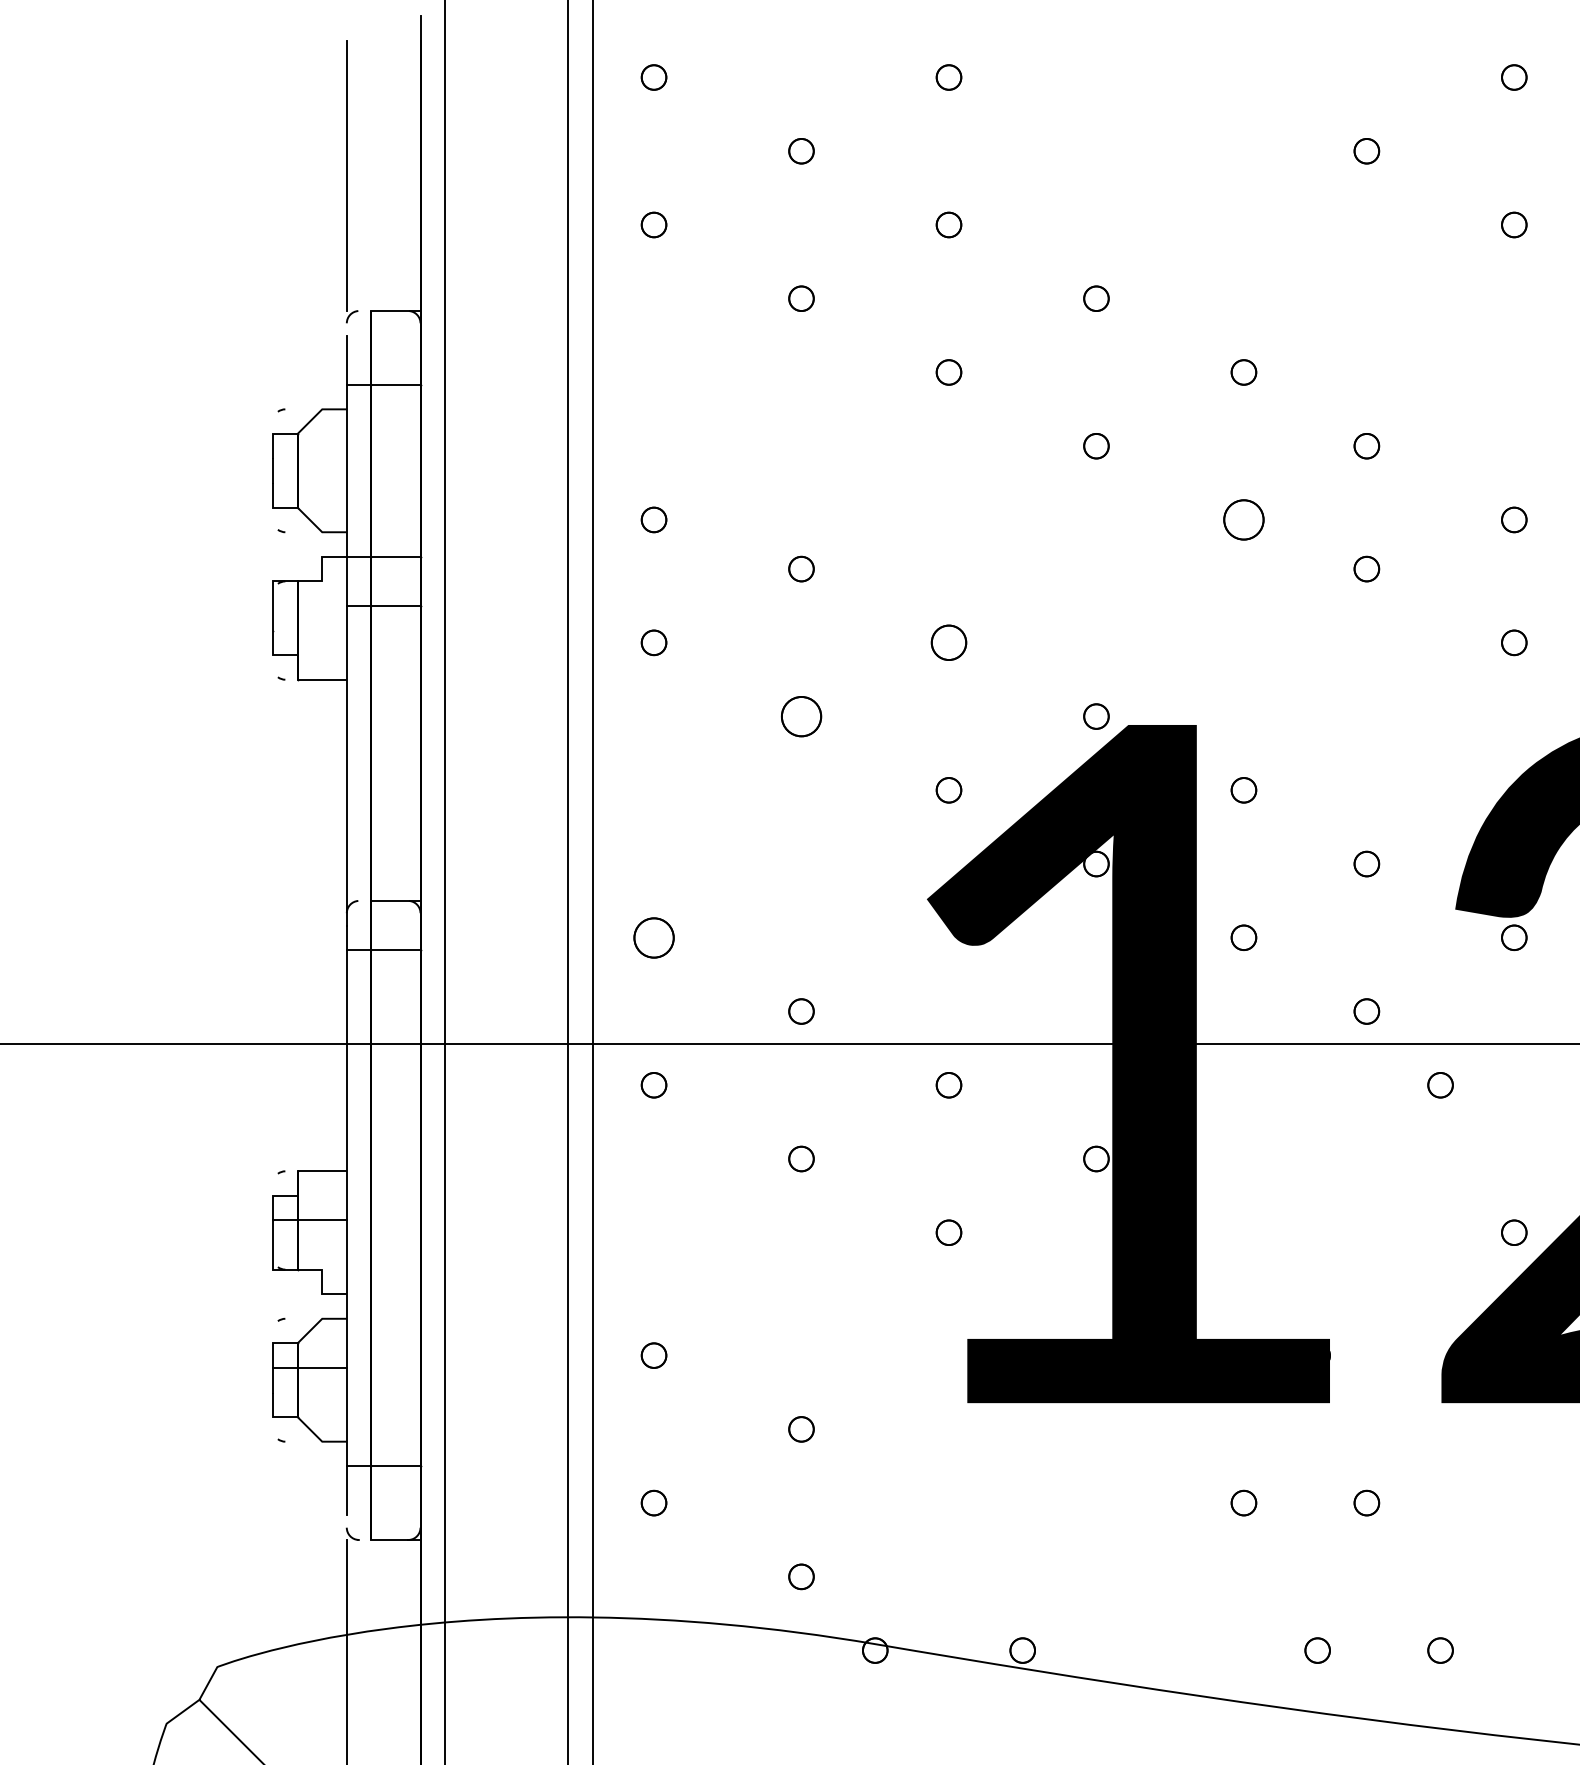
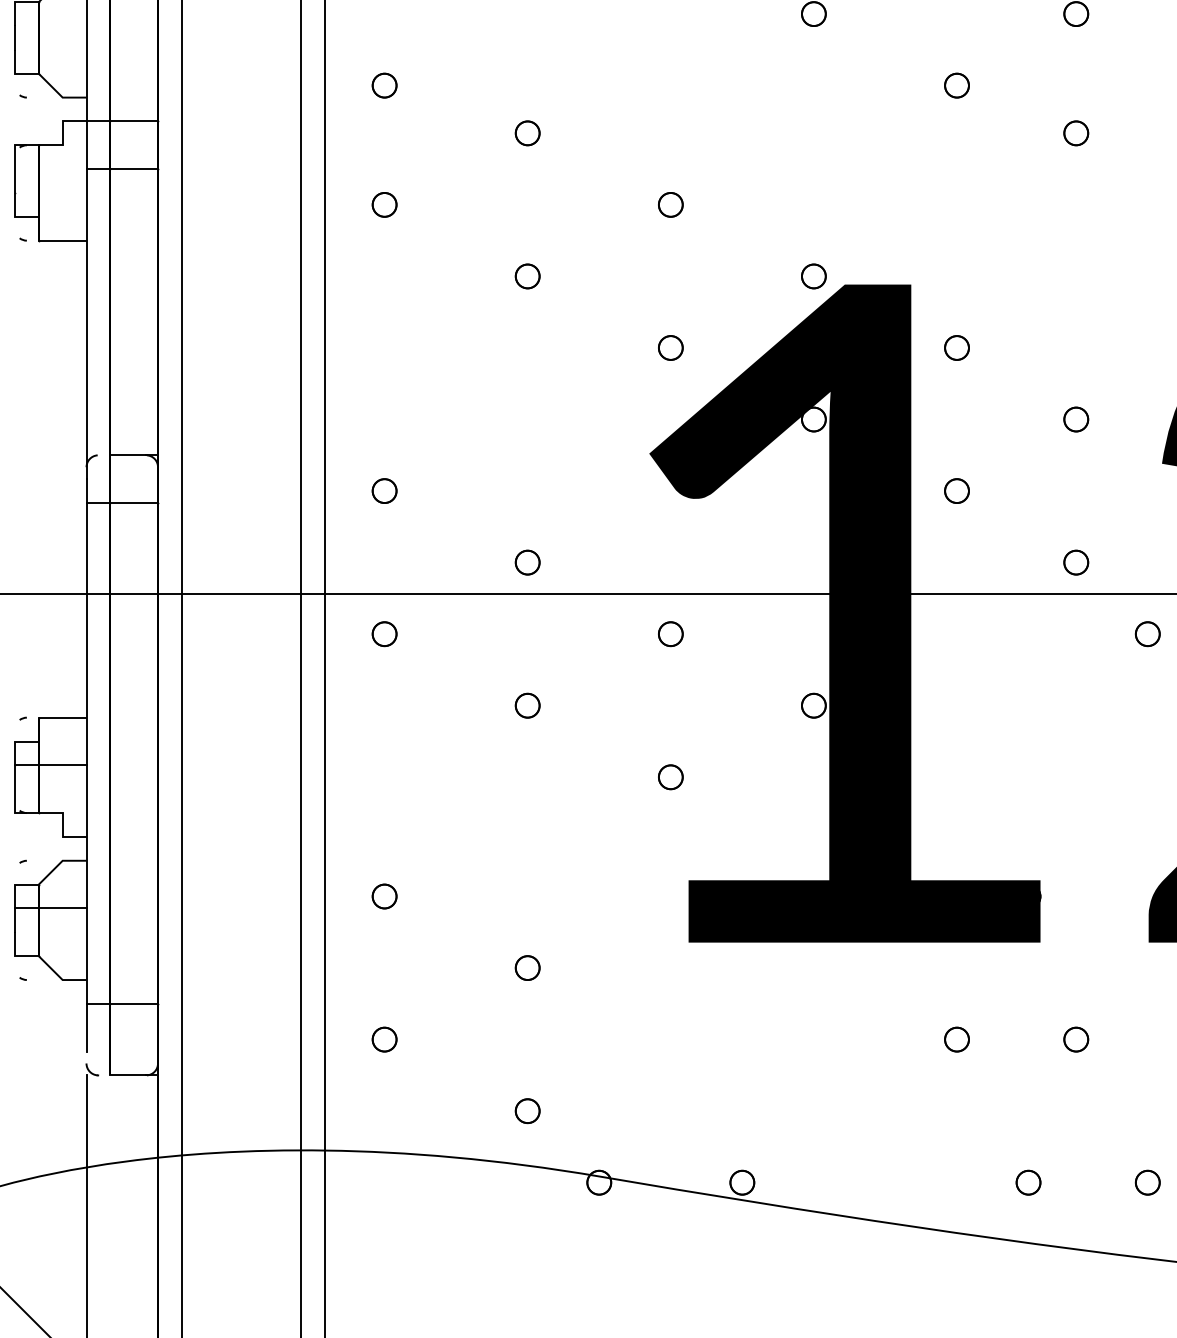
part: (1243, 519) -> (956, 85), size x0.62
part: (948, 642) -> (670, 204), size x0.71
part: (801, 716) -> (527, 276), size x0.62
part: (653, 937) -> (384, 490), size x0.62

